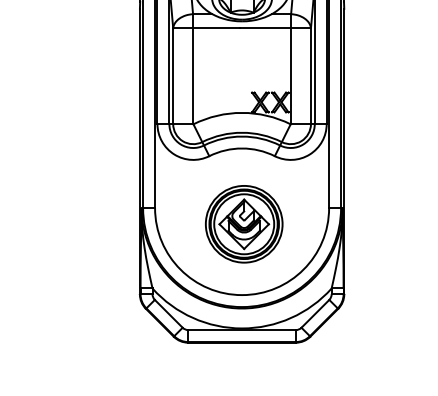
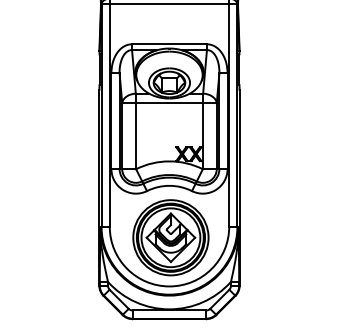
part: (243, 223) -> (170, 237), size x1.43

